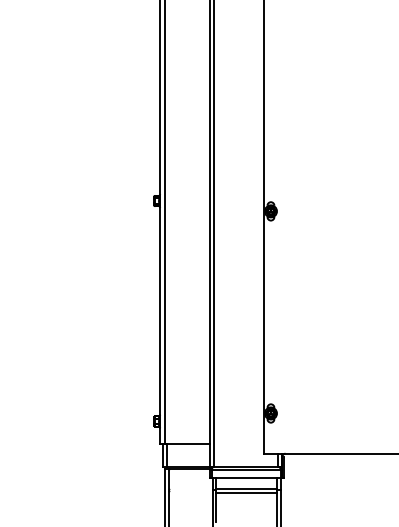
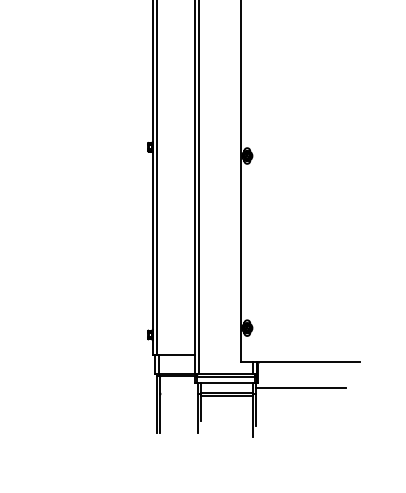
line: (333, 483) -> (300, 387), added

